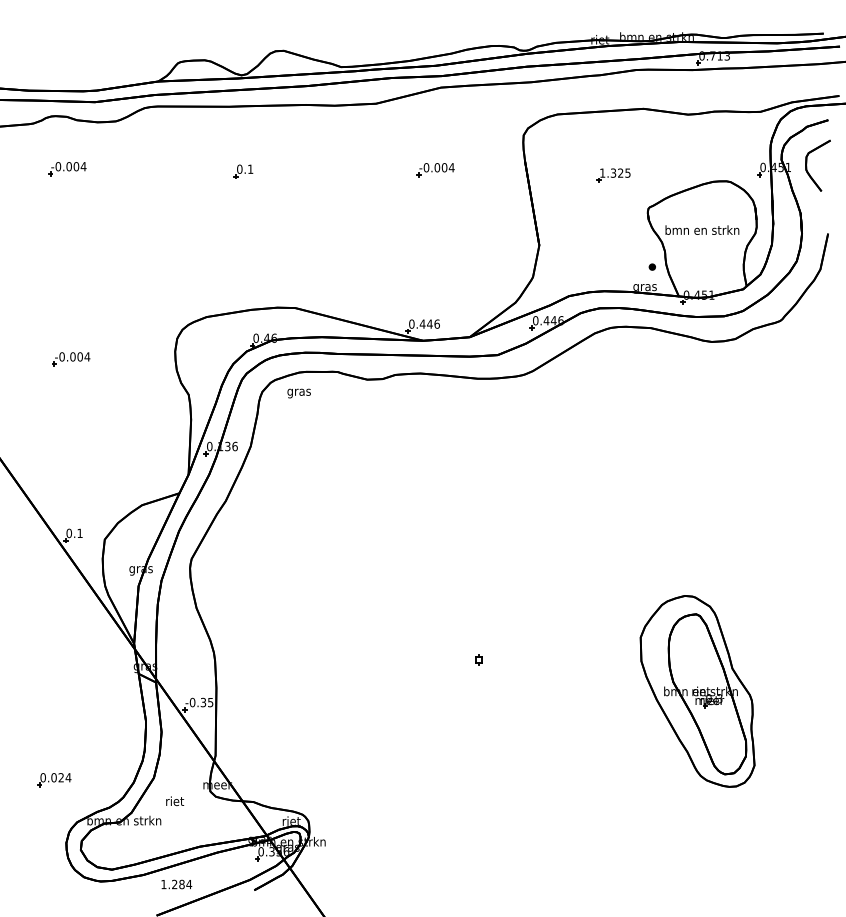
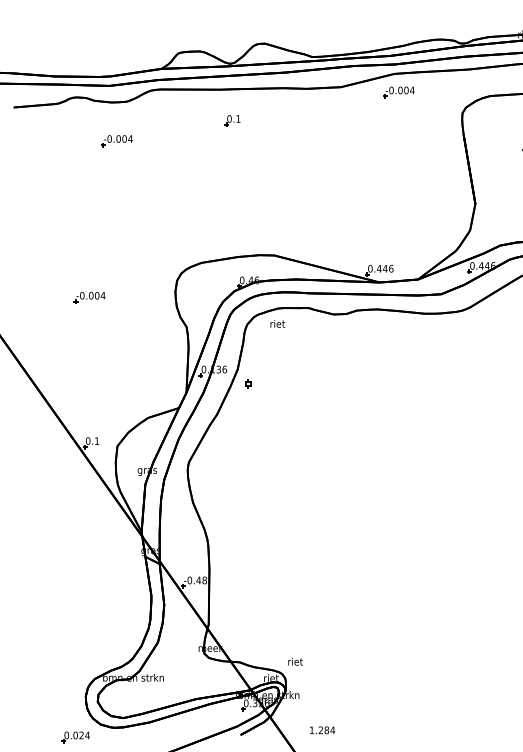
part: (67, 169) -> (117, 141), moved
part: (435, 170) -> (398, 92), moved
part: (243, 171) -> (232, 120), moved
text: (298, 392) -> (277, 325), gras -> riet
part: (478, 659) -> (248, 383), moved
text: (206, 702) -> (201, 580), -0.35 -> -0.48
part: (54, 780) -> (76, 737), moved
text: (175, 801) -> (295, 661), moved
text: (176, 884) -> (322, 730), moved

